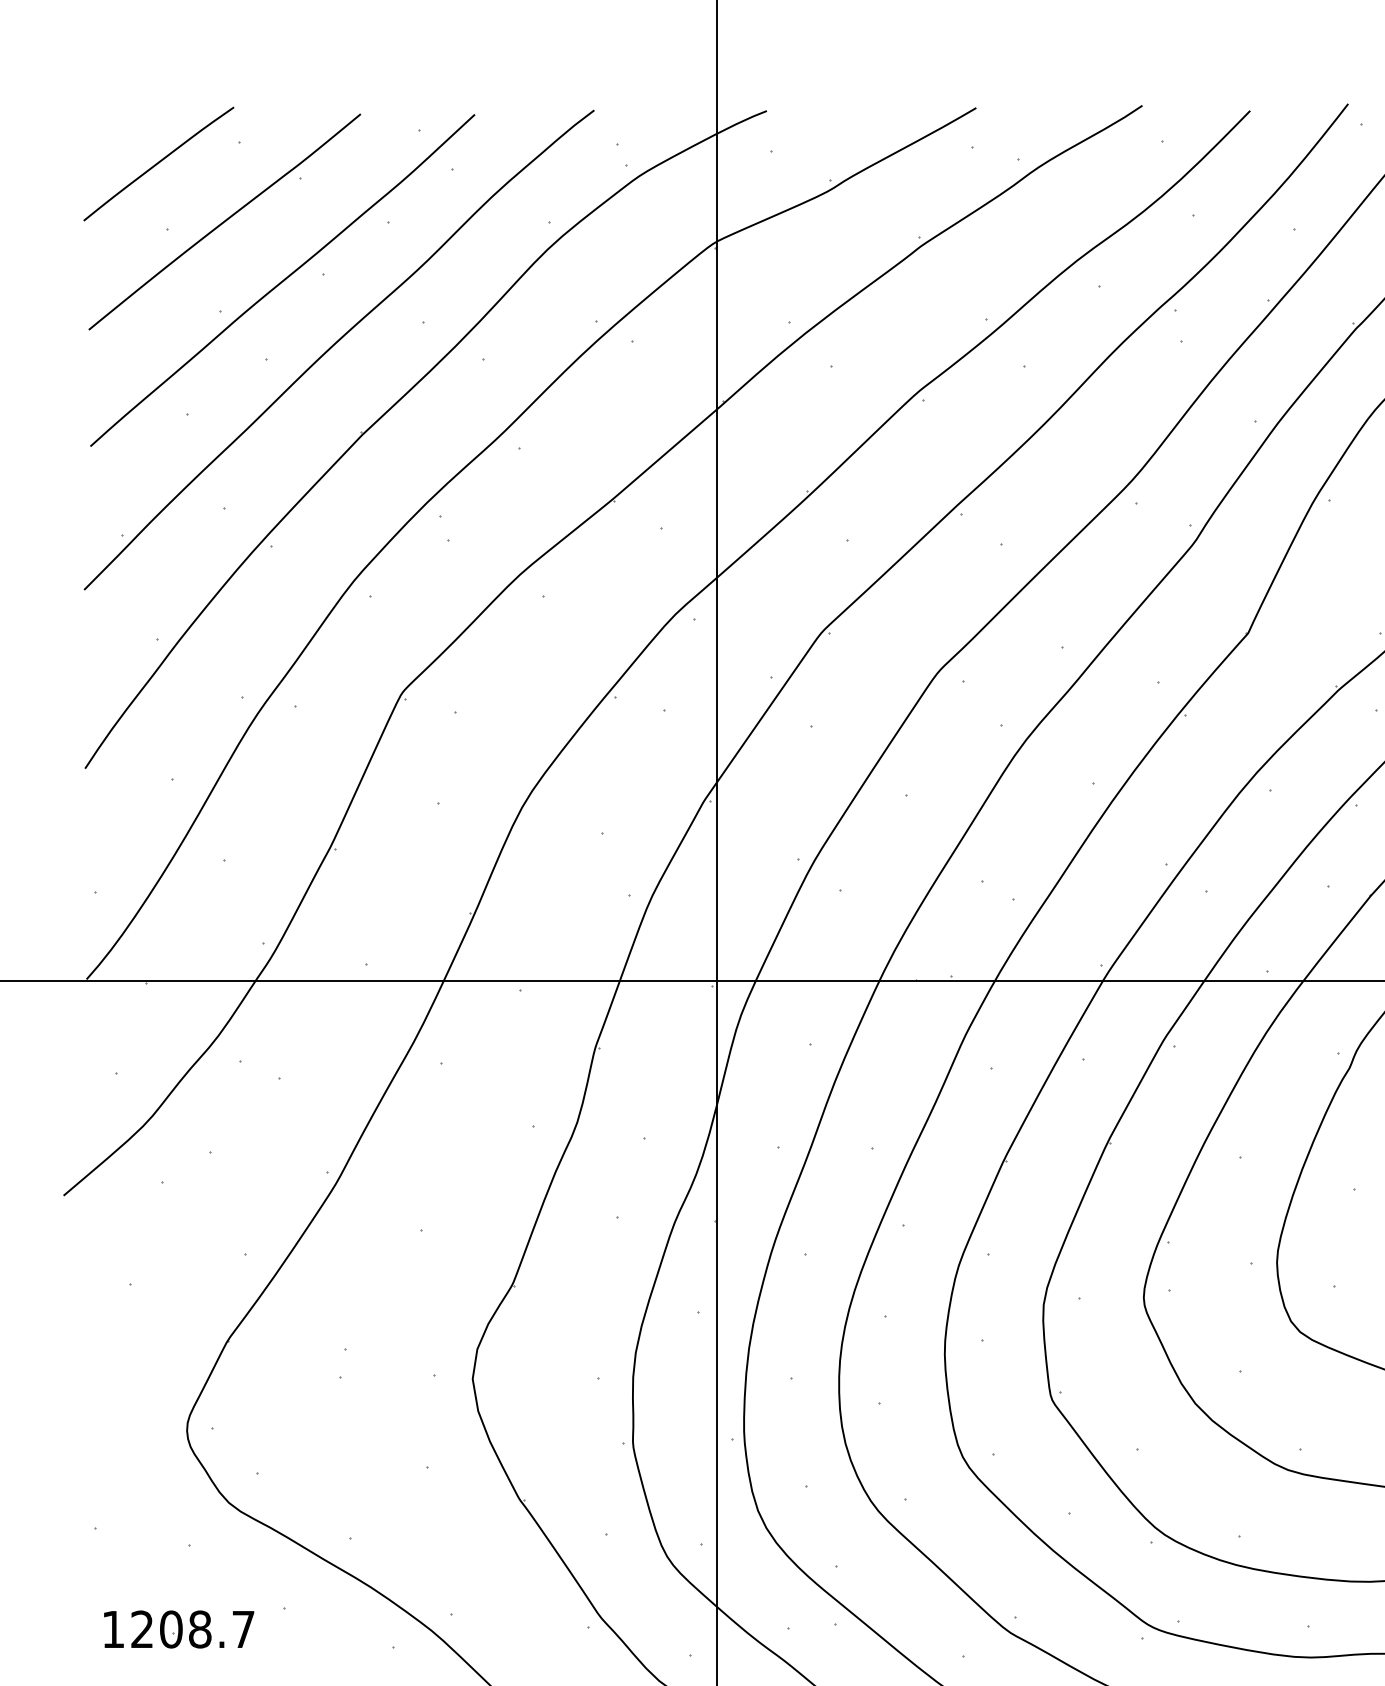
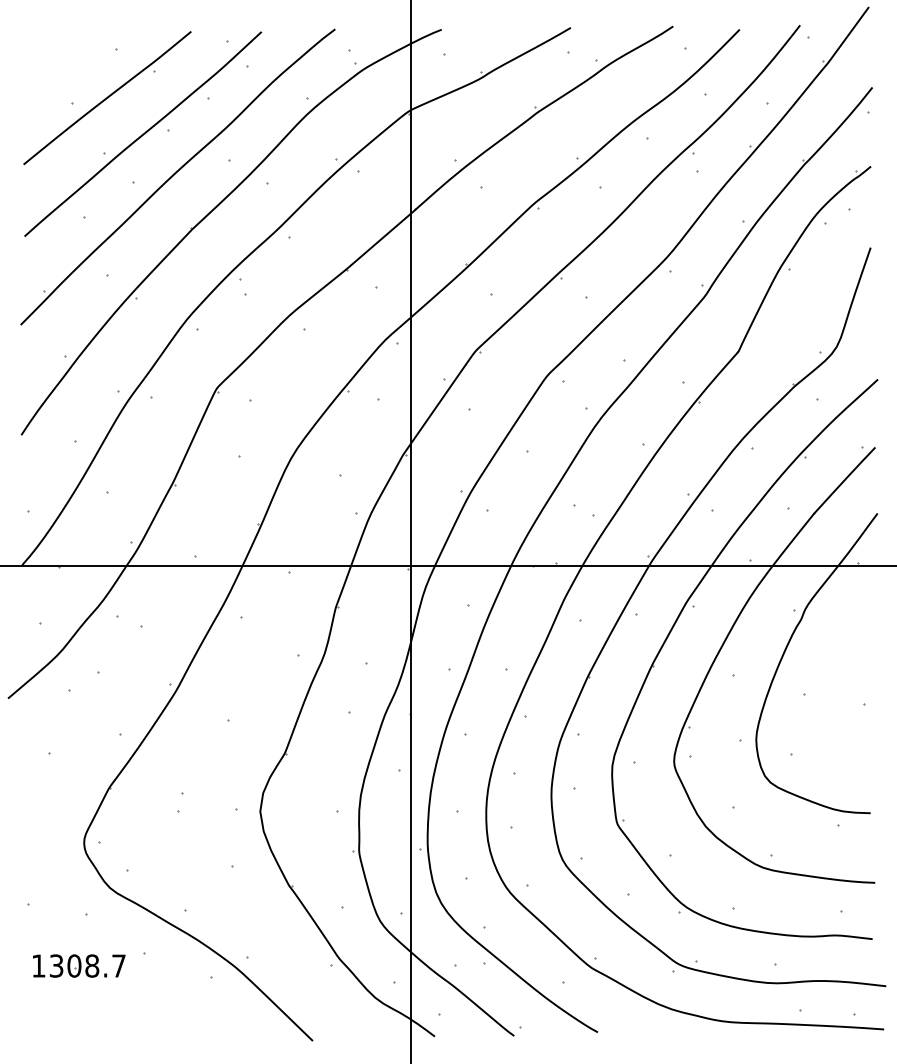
line: (158, 162) -> (66, 61), removed
text: (142, 1628) -> (56, 965), 1208.7 -> 1308.7

